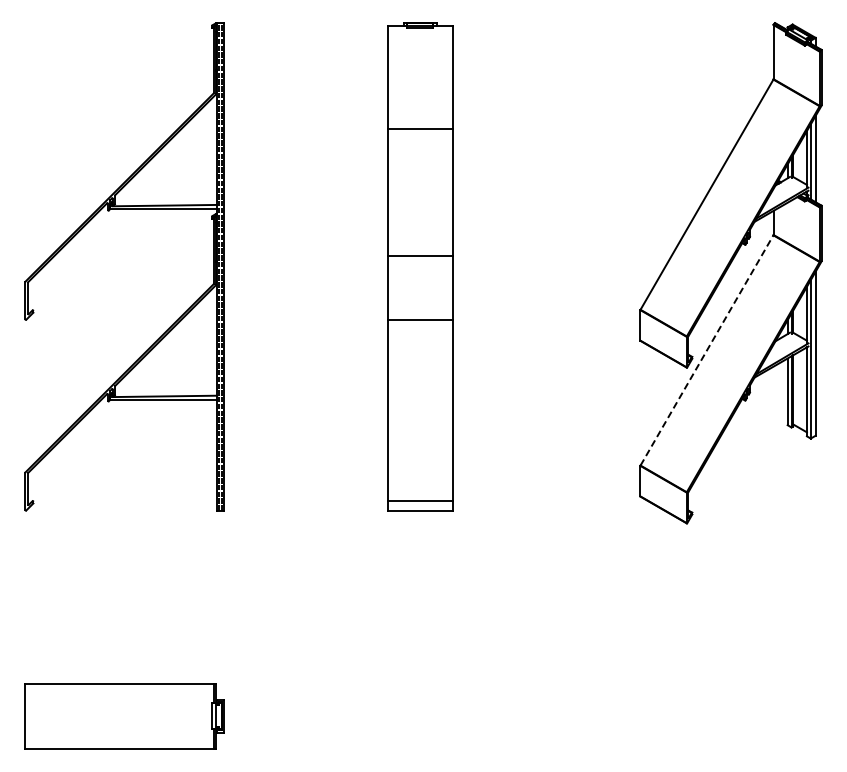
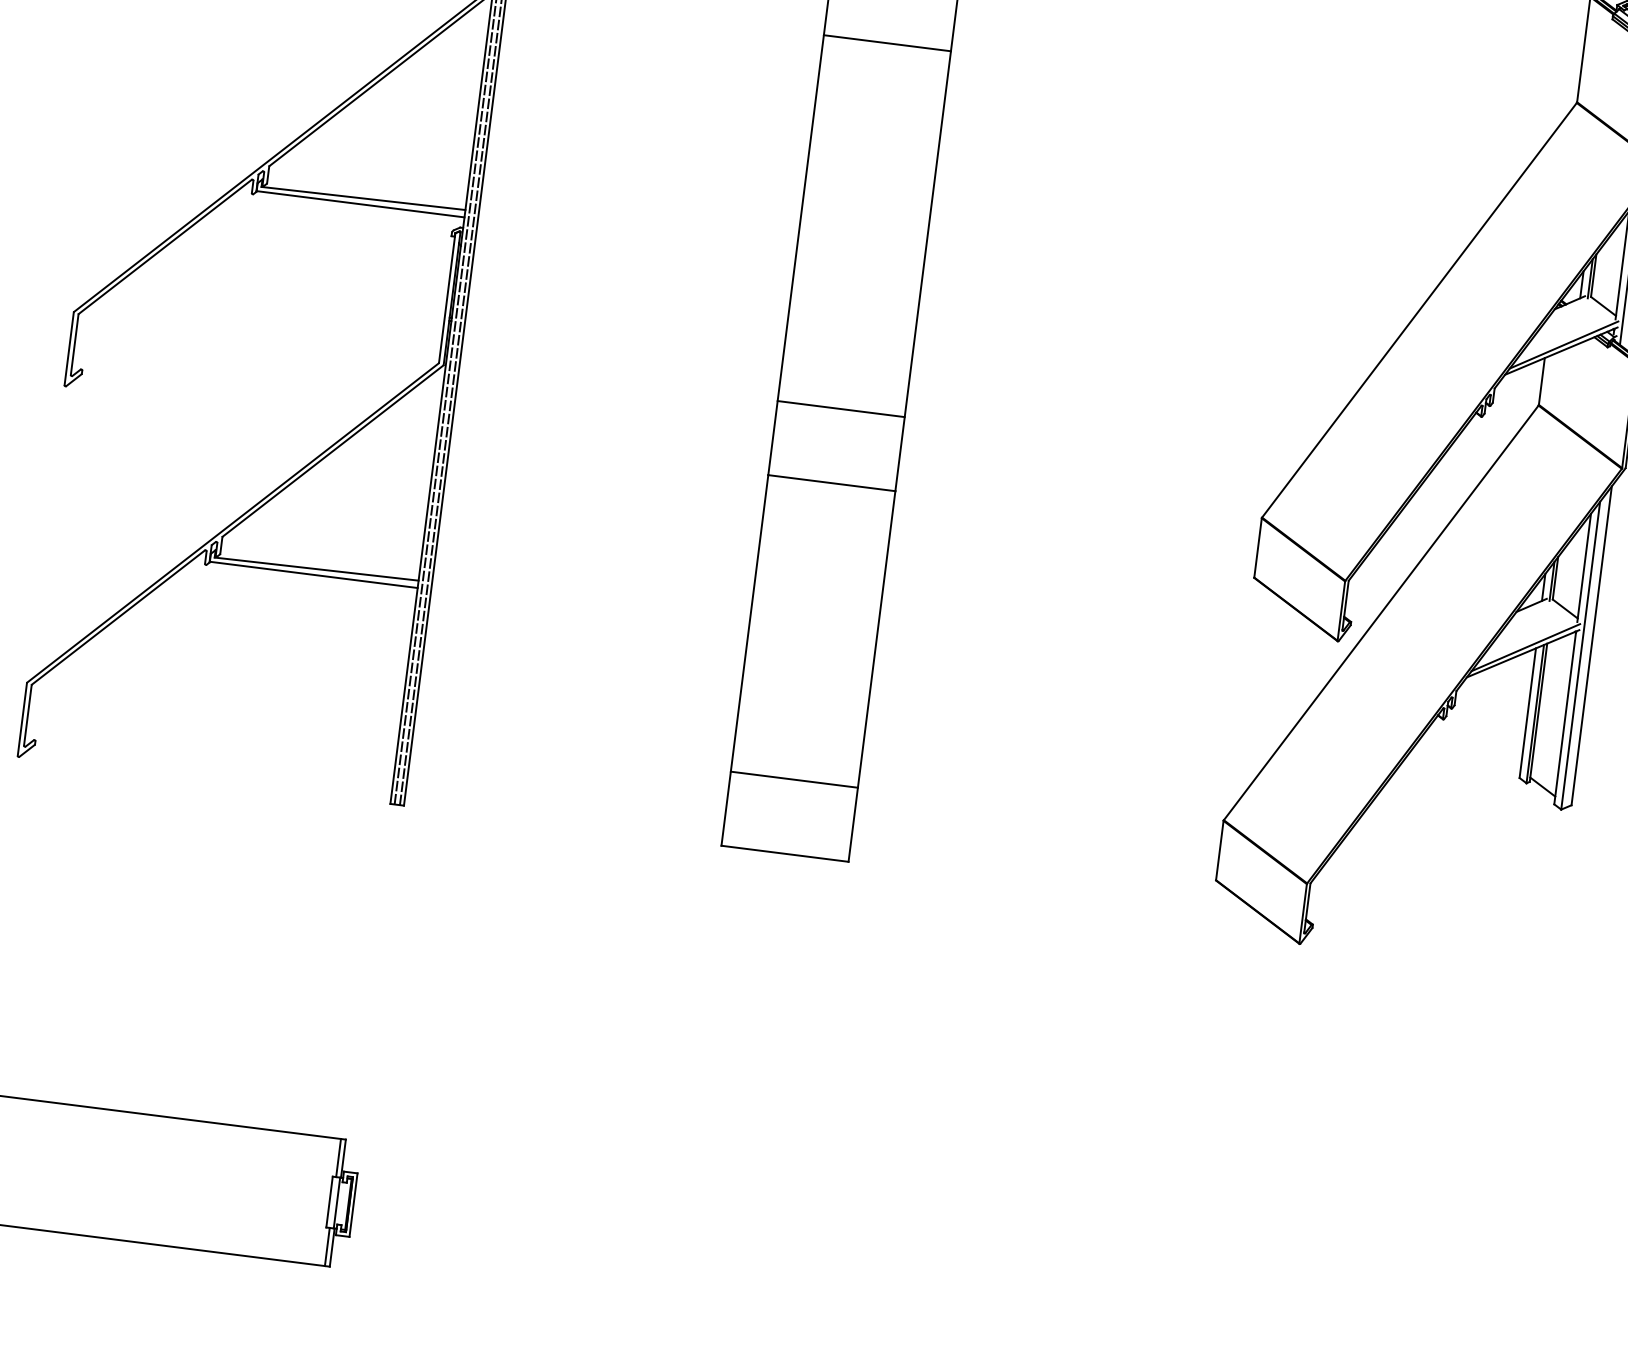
line: (420, 129) -> (887, 43), moved
line: (420, 255) -> (841, 408), moved
line: (707, 350) -> (1382, 613), dashed -> solid
line: (420, 500) -> (794, 779), moved

